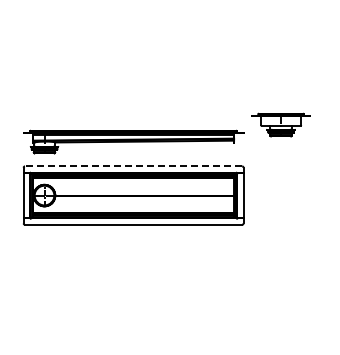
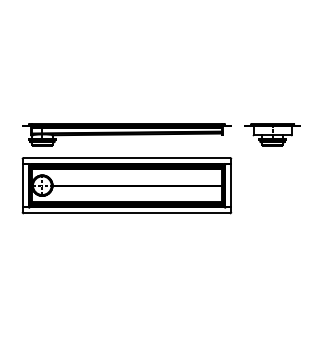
part: (280, 124) -> (272, 134), moved
line: (133, 166) -> (126, 158), dashed -> solid

